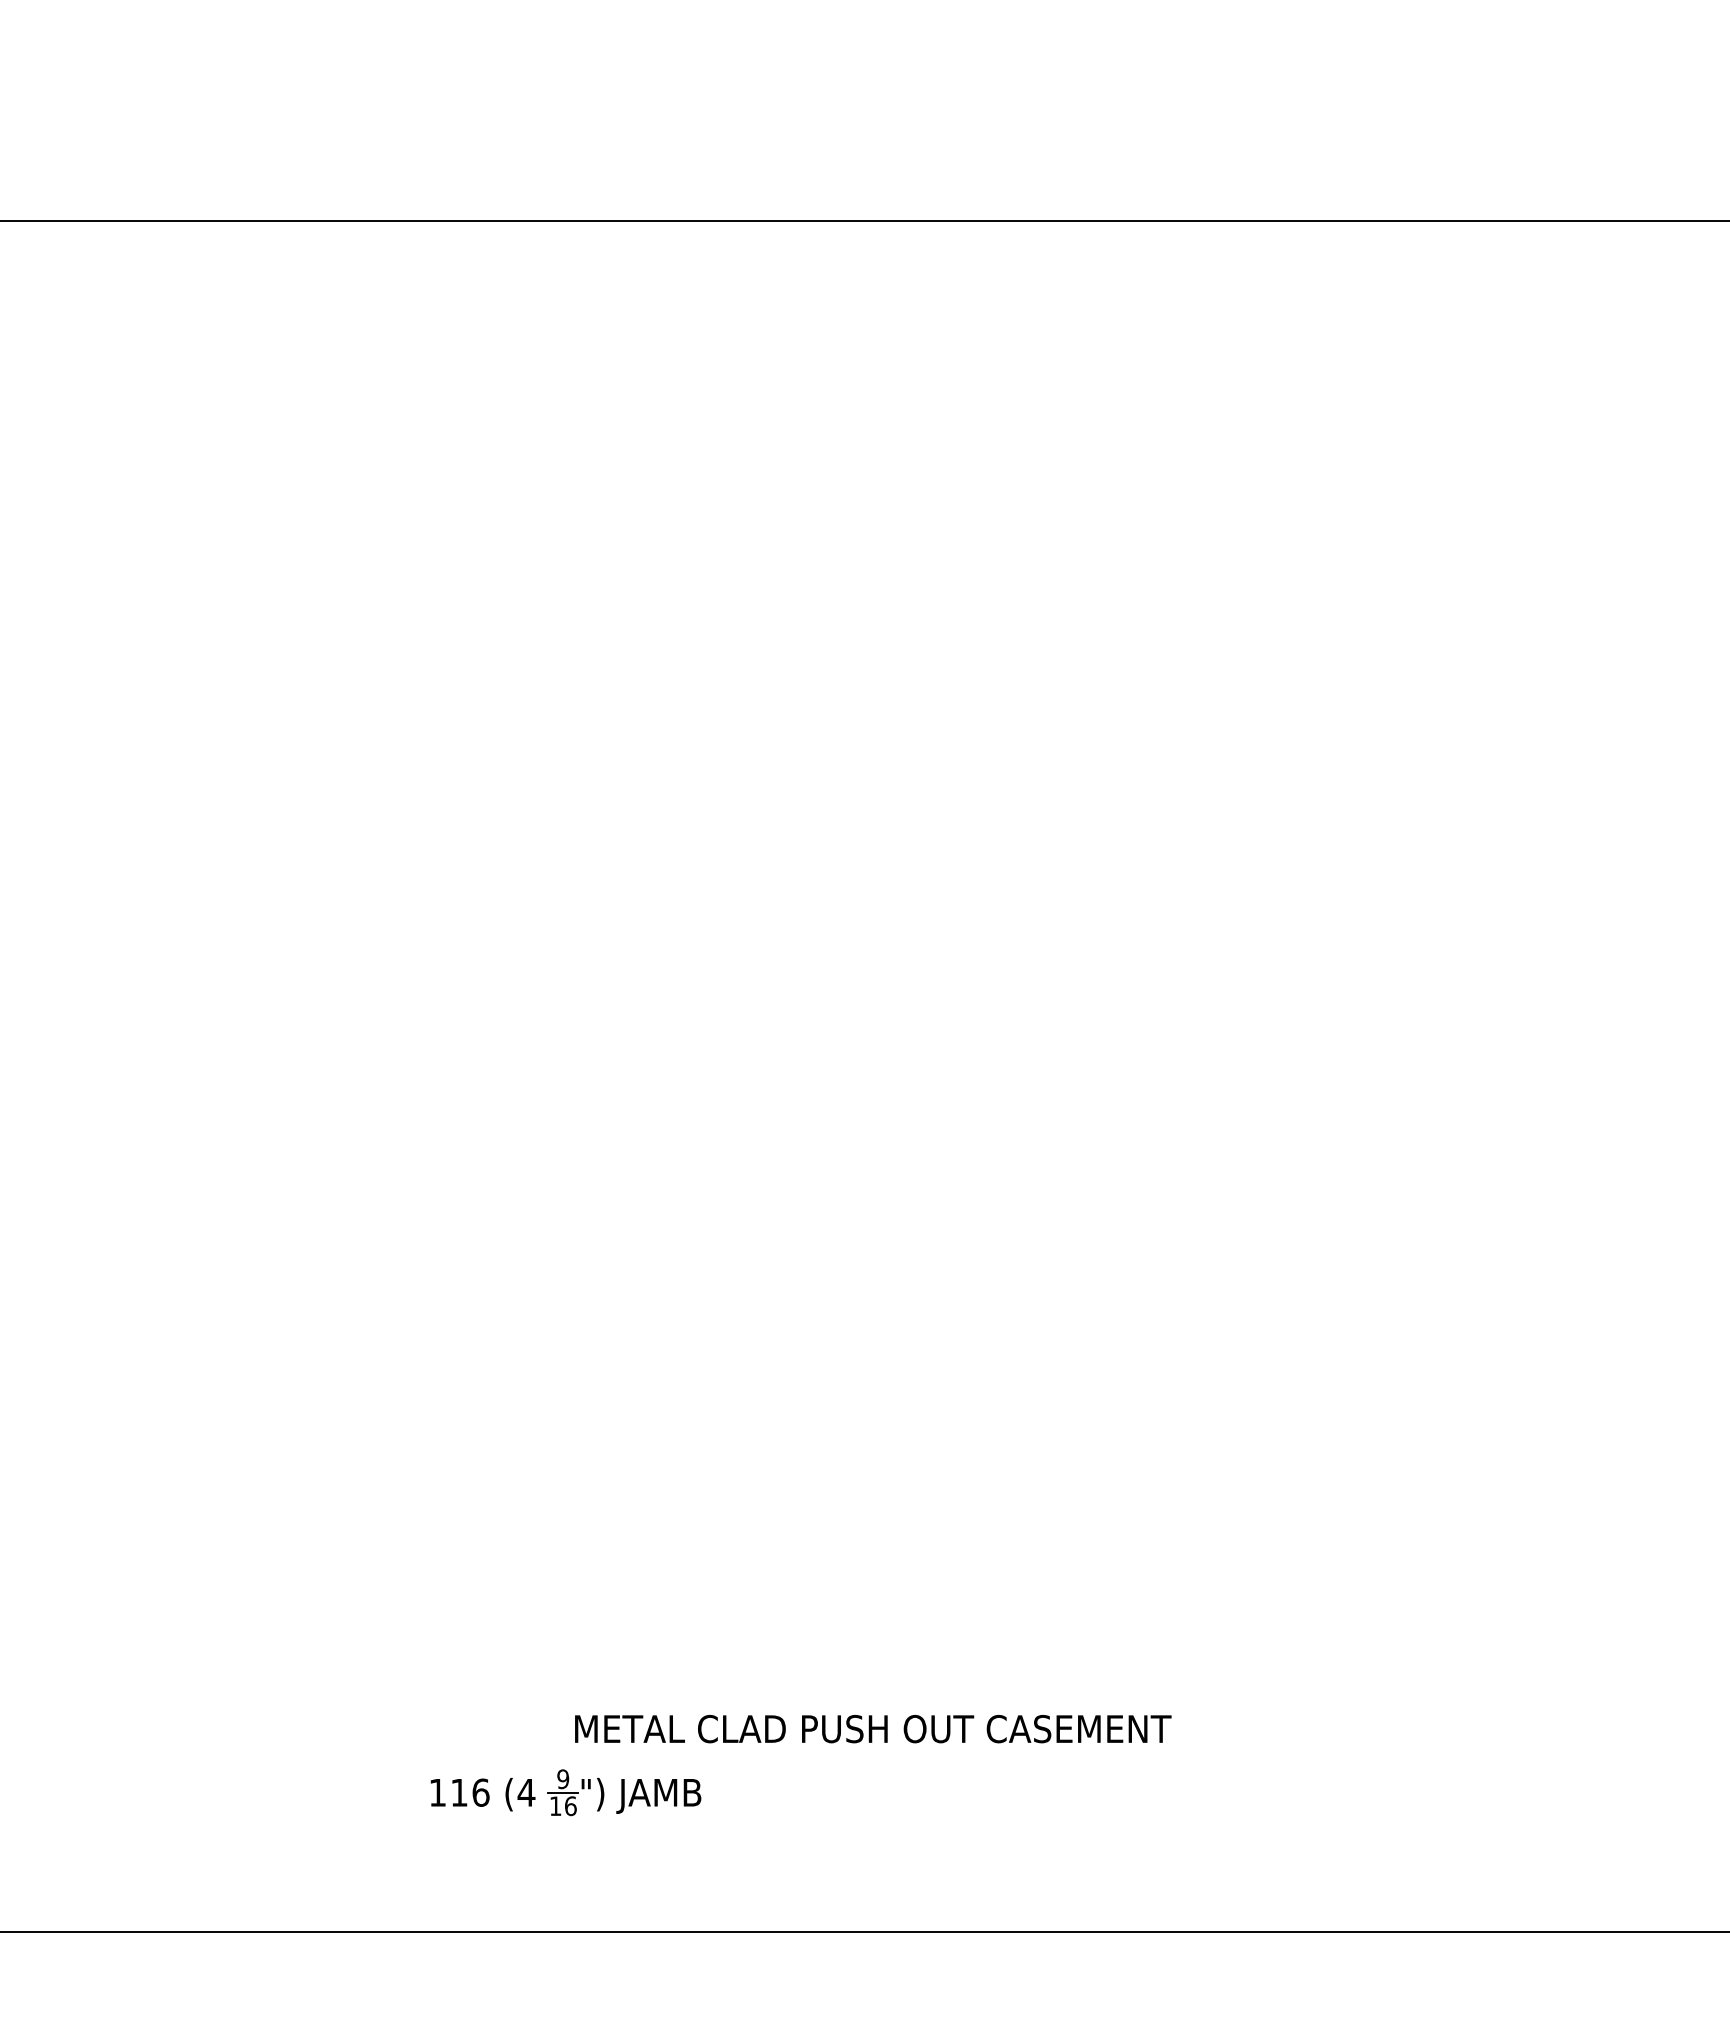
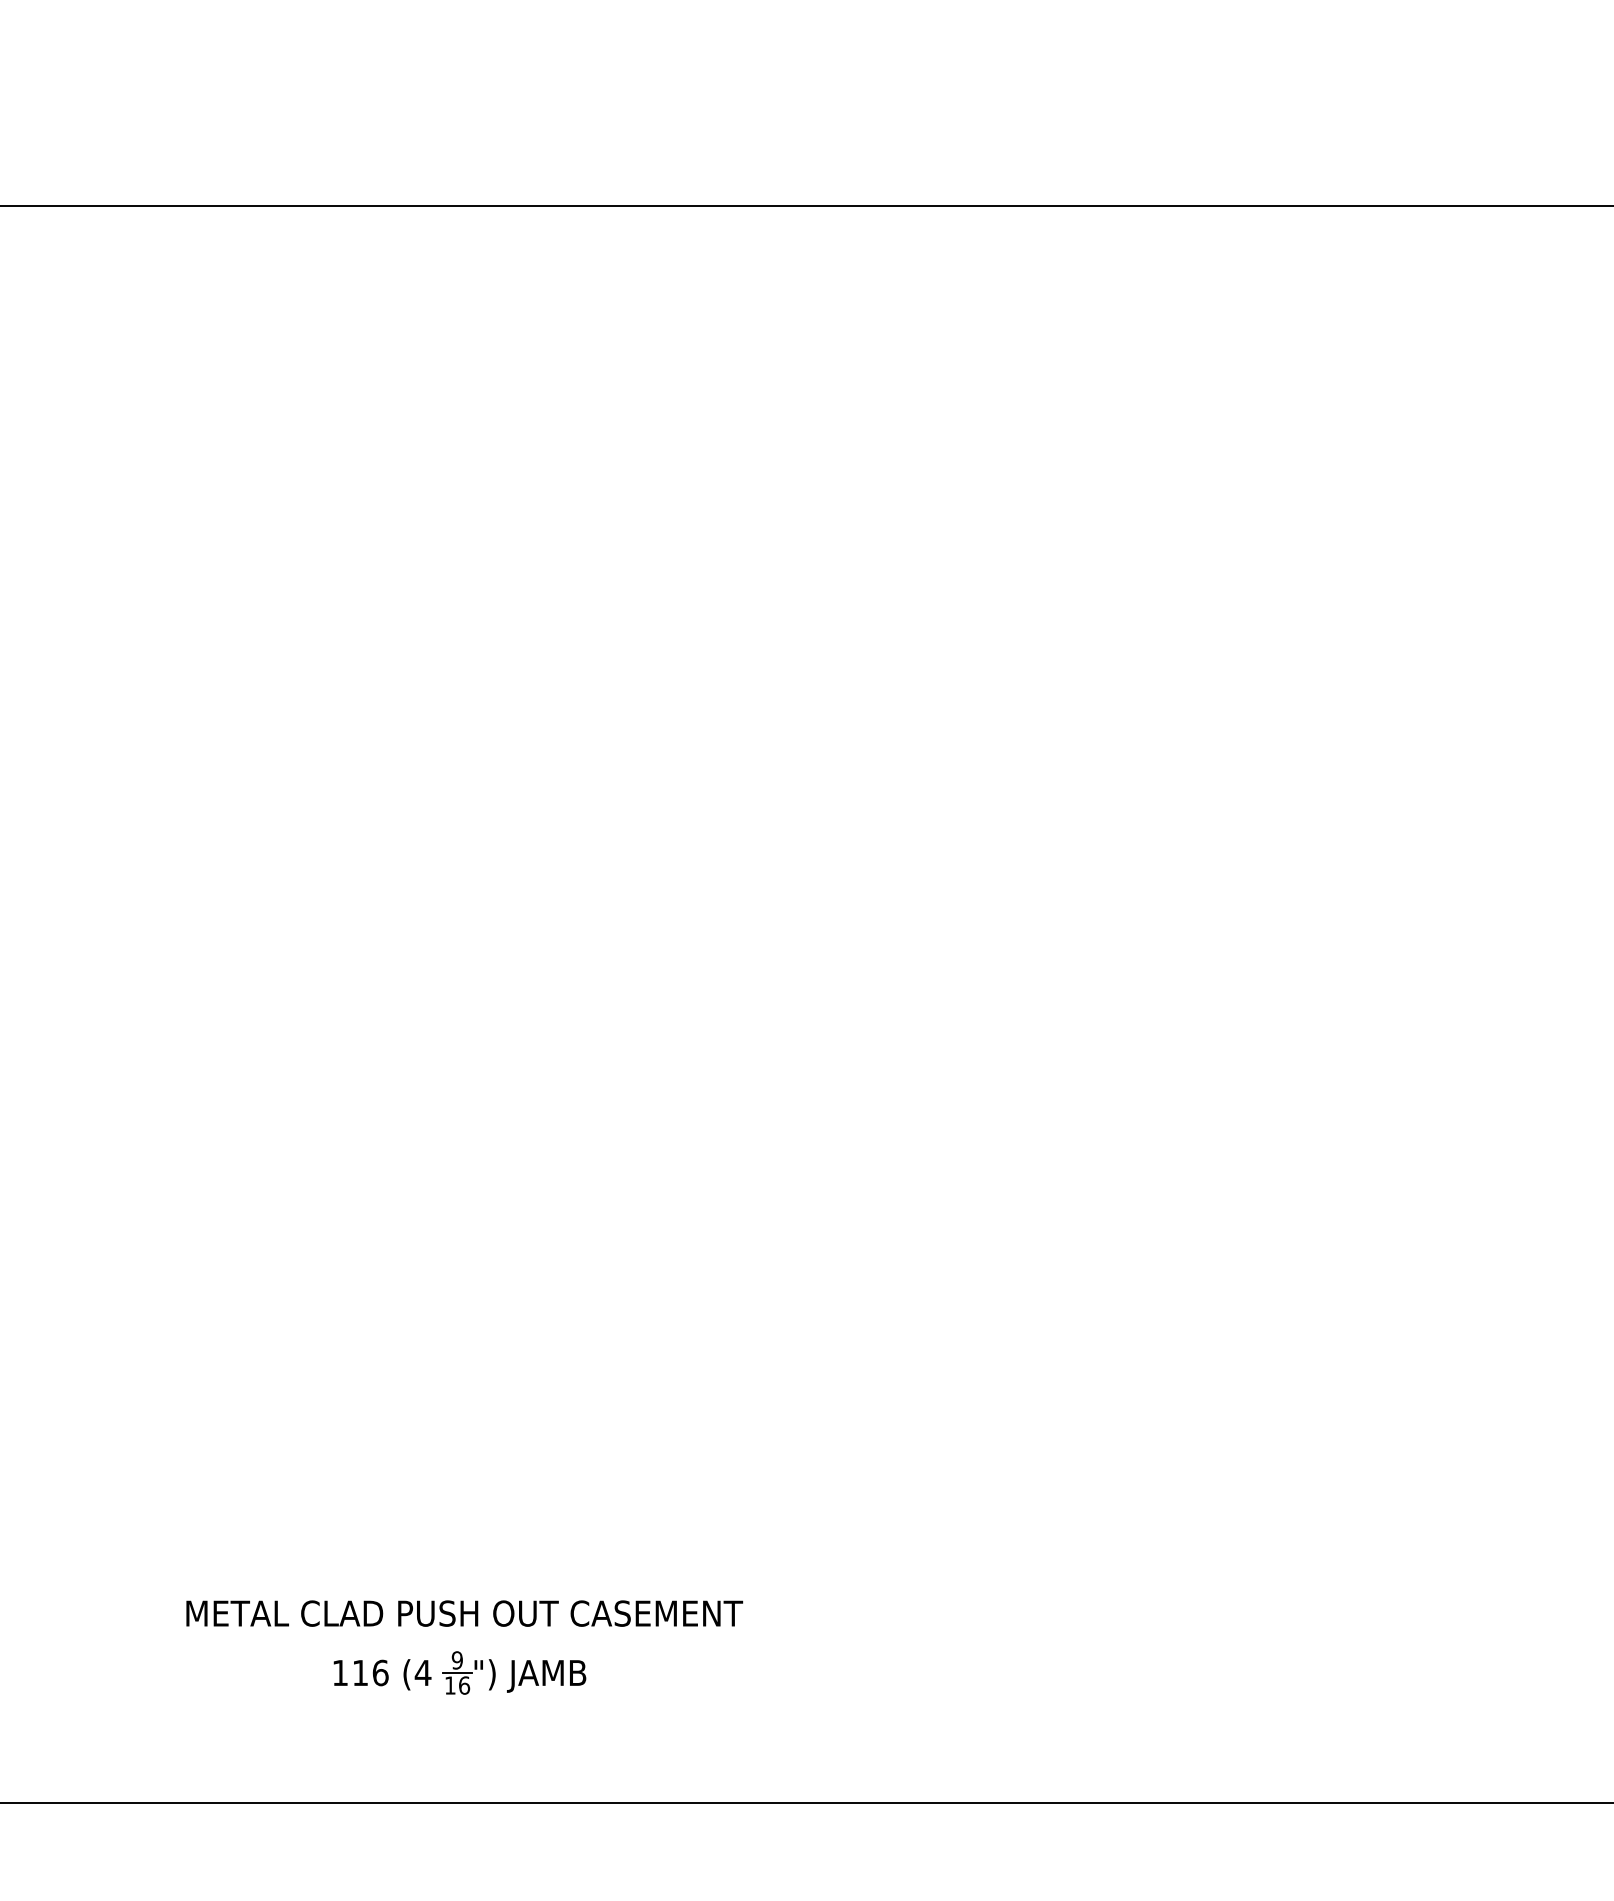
text: (873, 1728) -> (464, 1613), moved
part: (565, 1792) -> (459, 1672), moved

